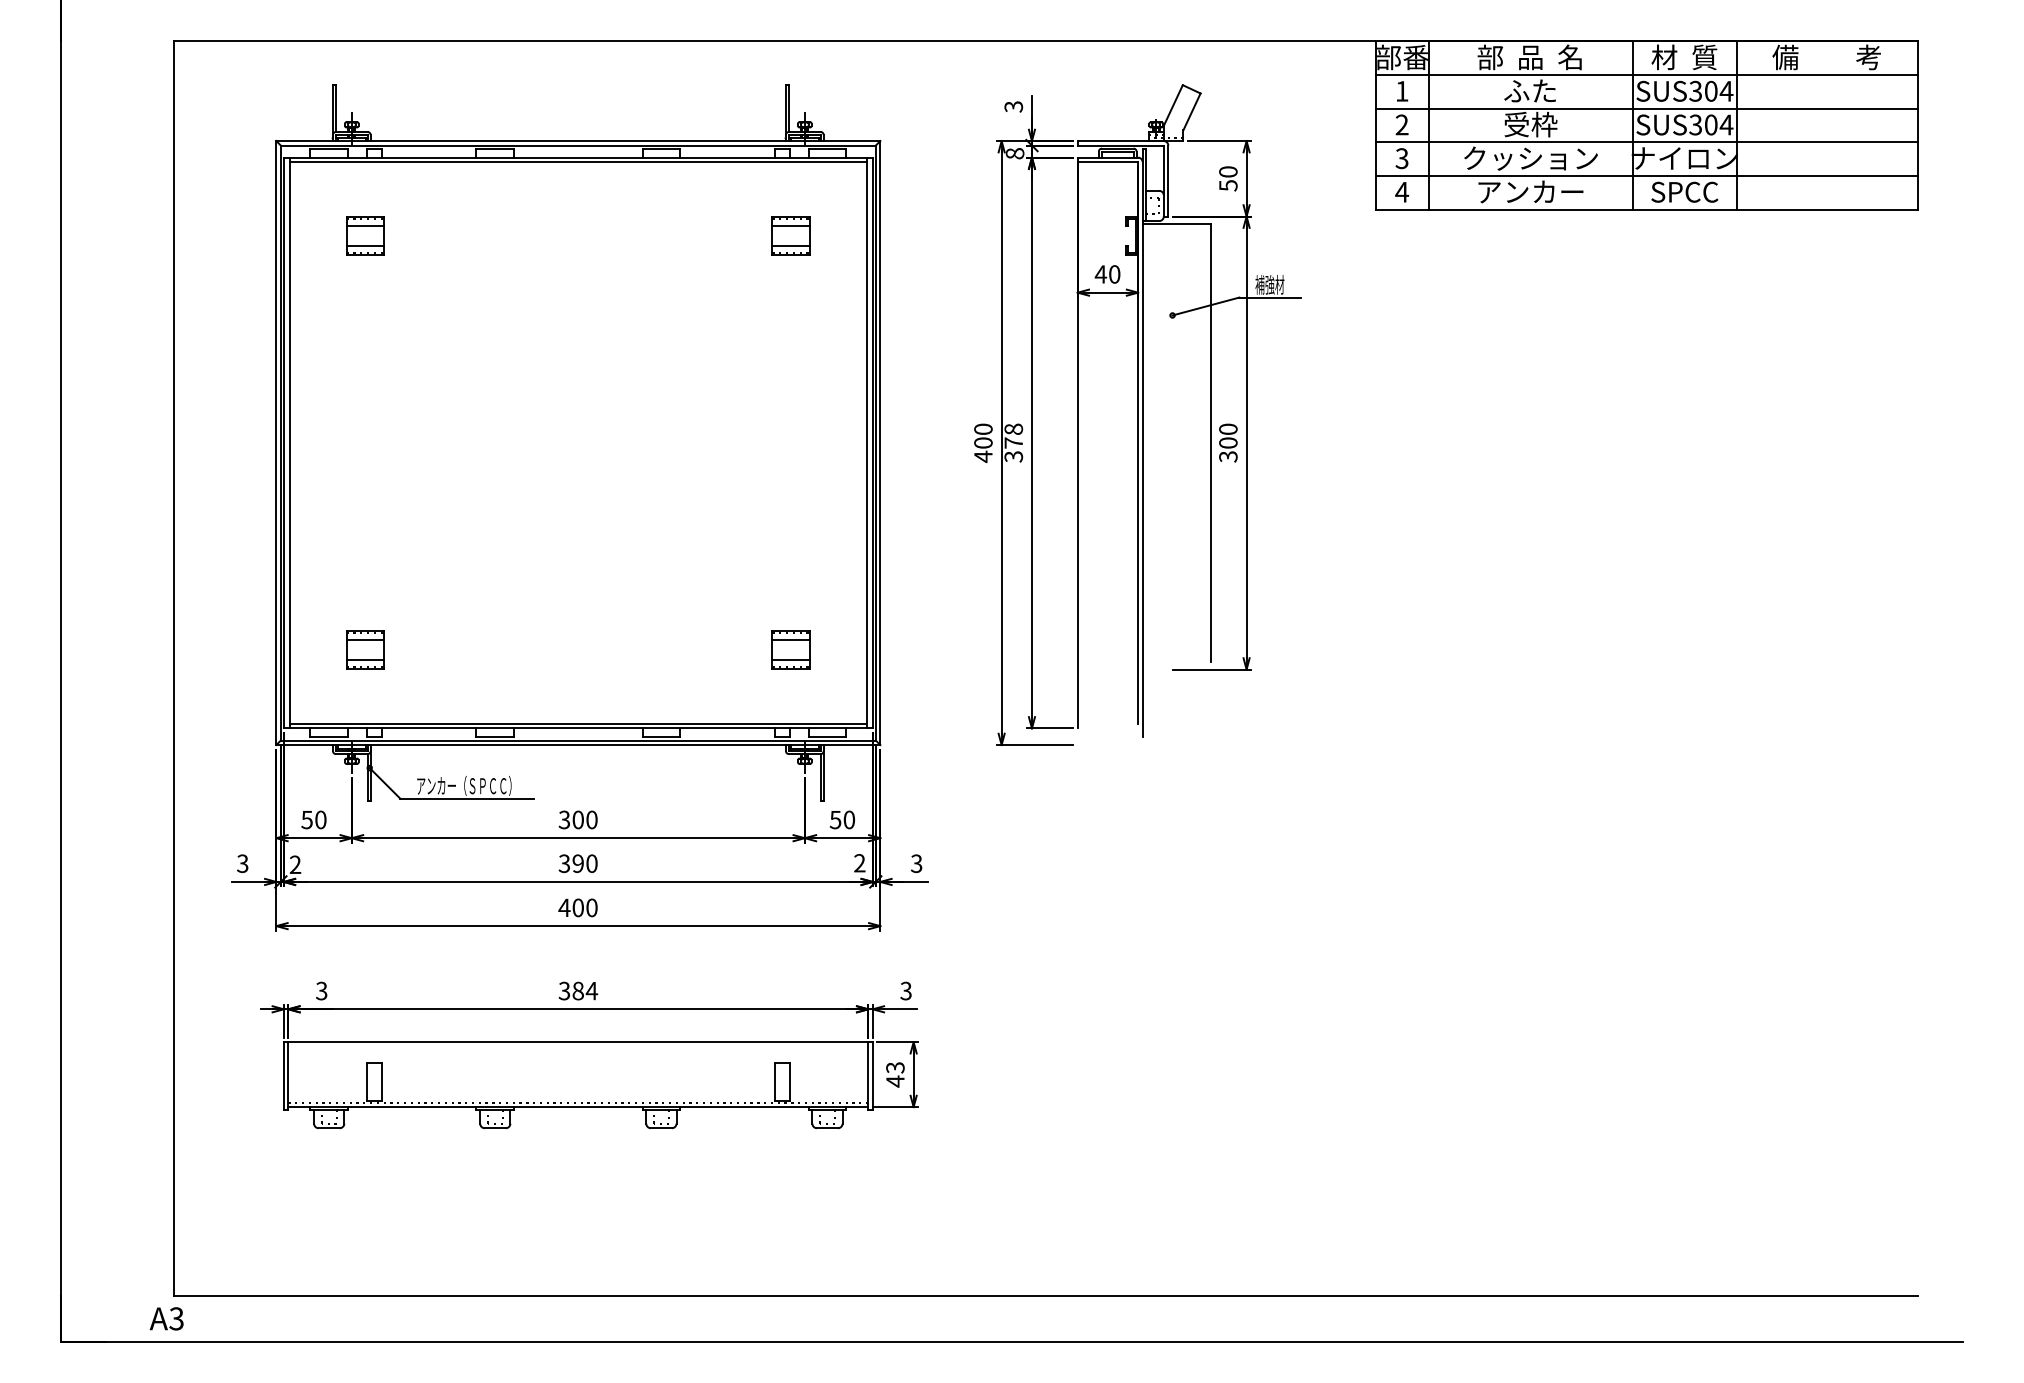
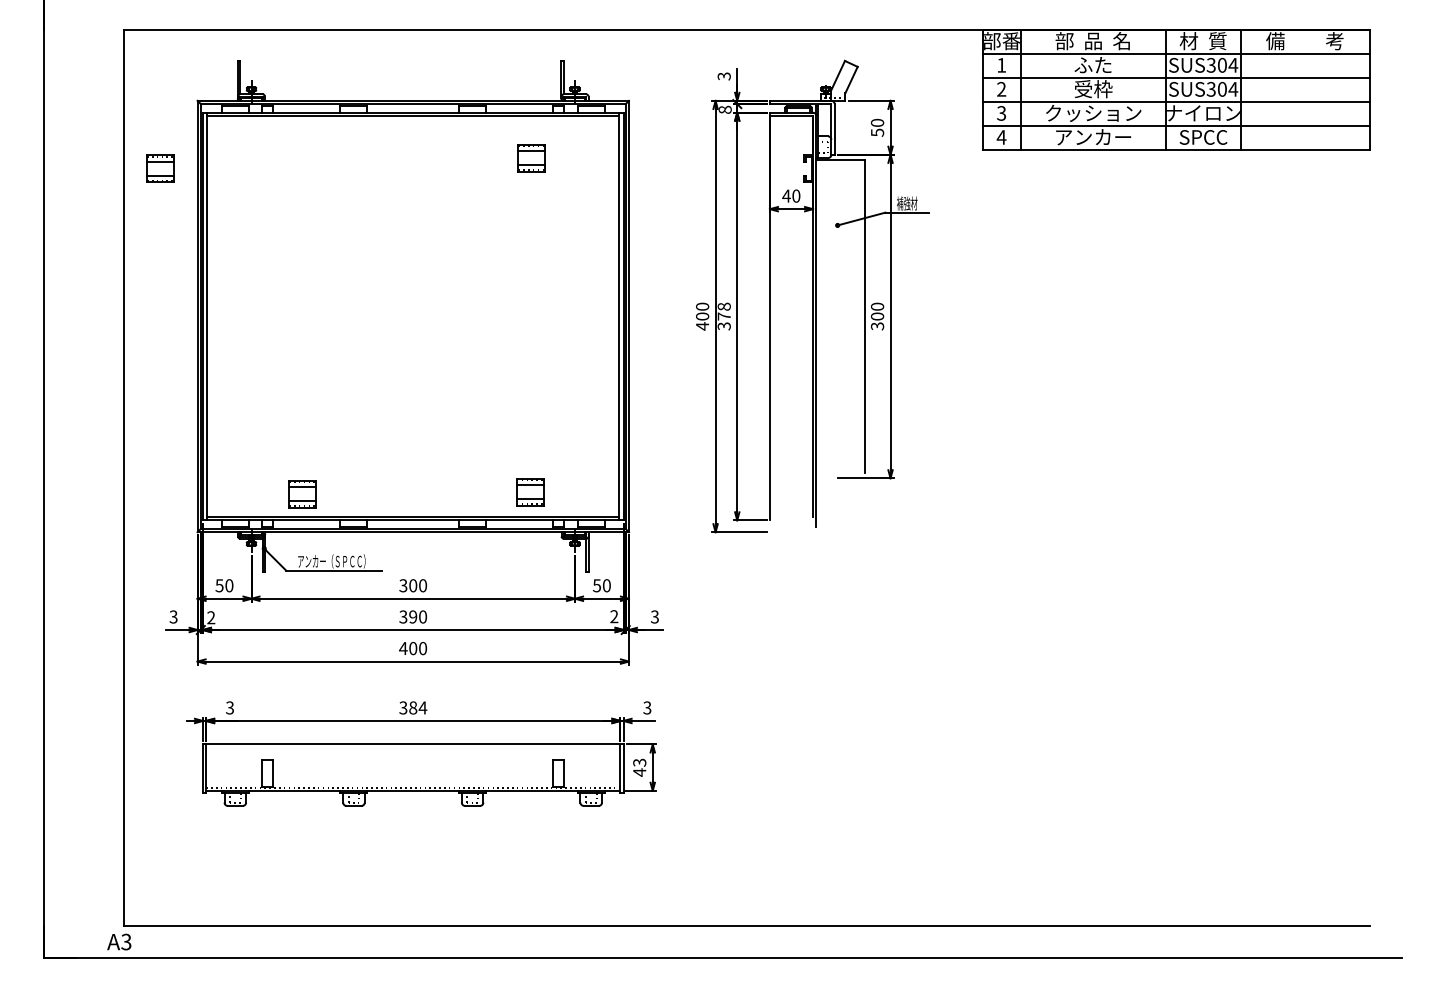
part: (365, 235) -> (160, 168), moved
part: (790, 235) -> (531, 157), moved
part: (365, 649) -> (302, 494), moved
part: (790, 649) -> (529, 491), moved

